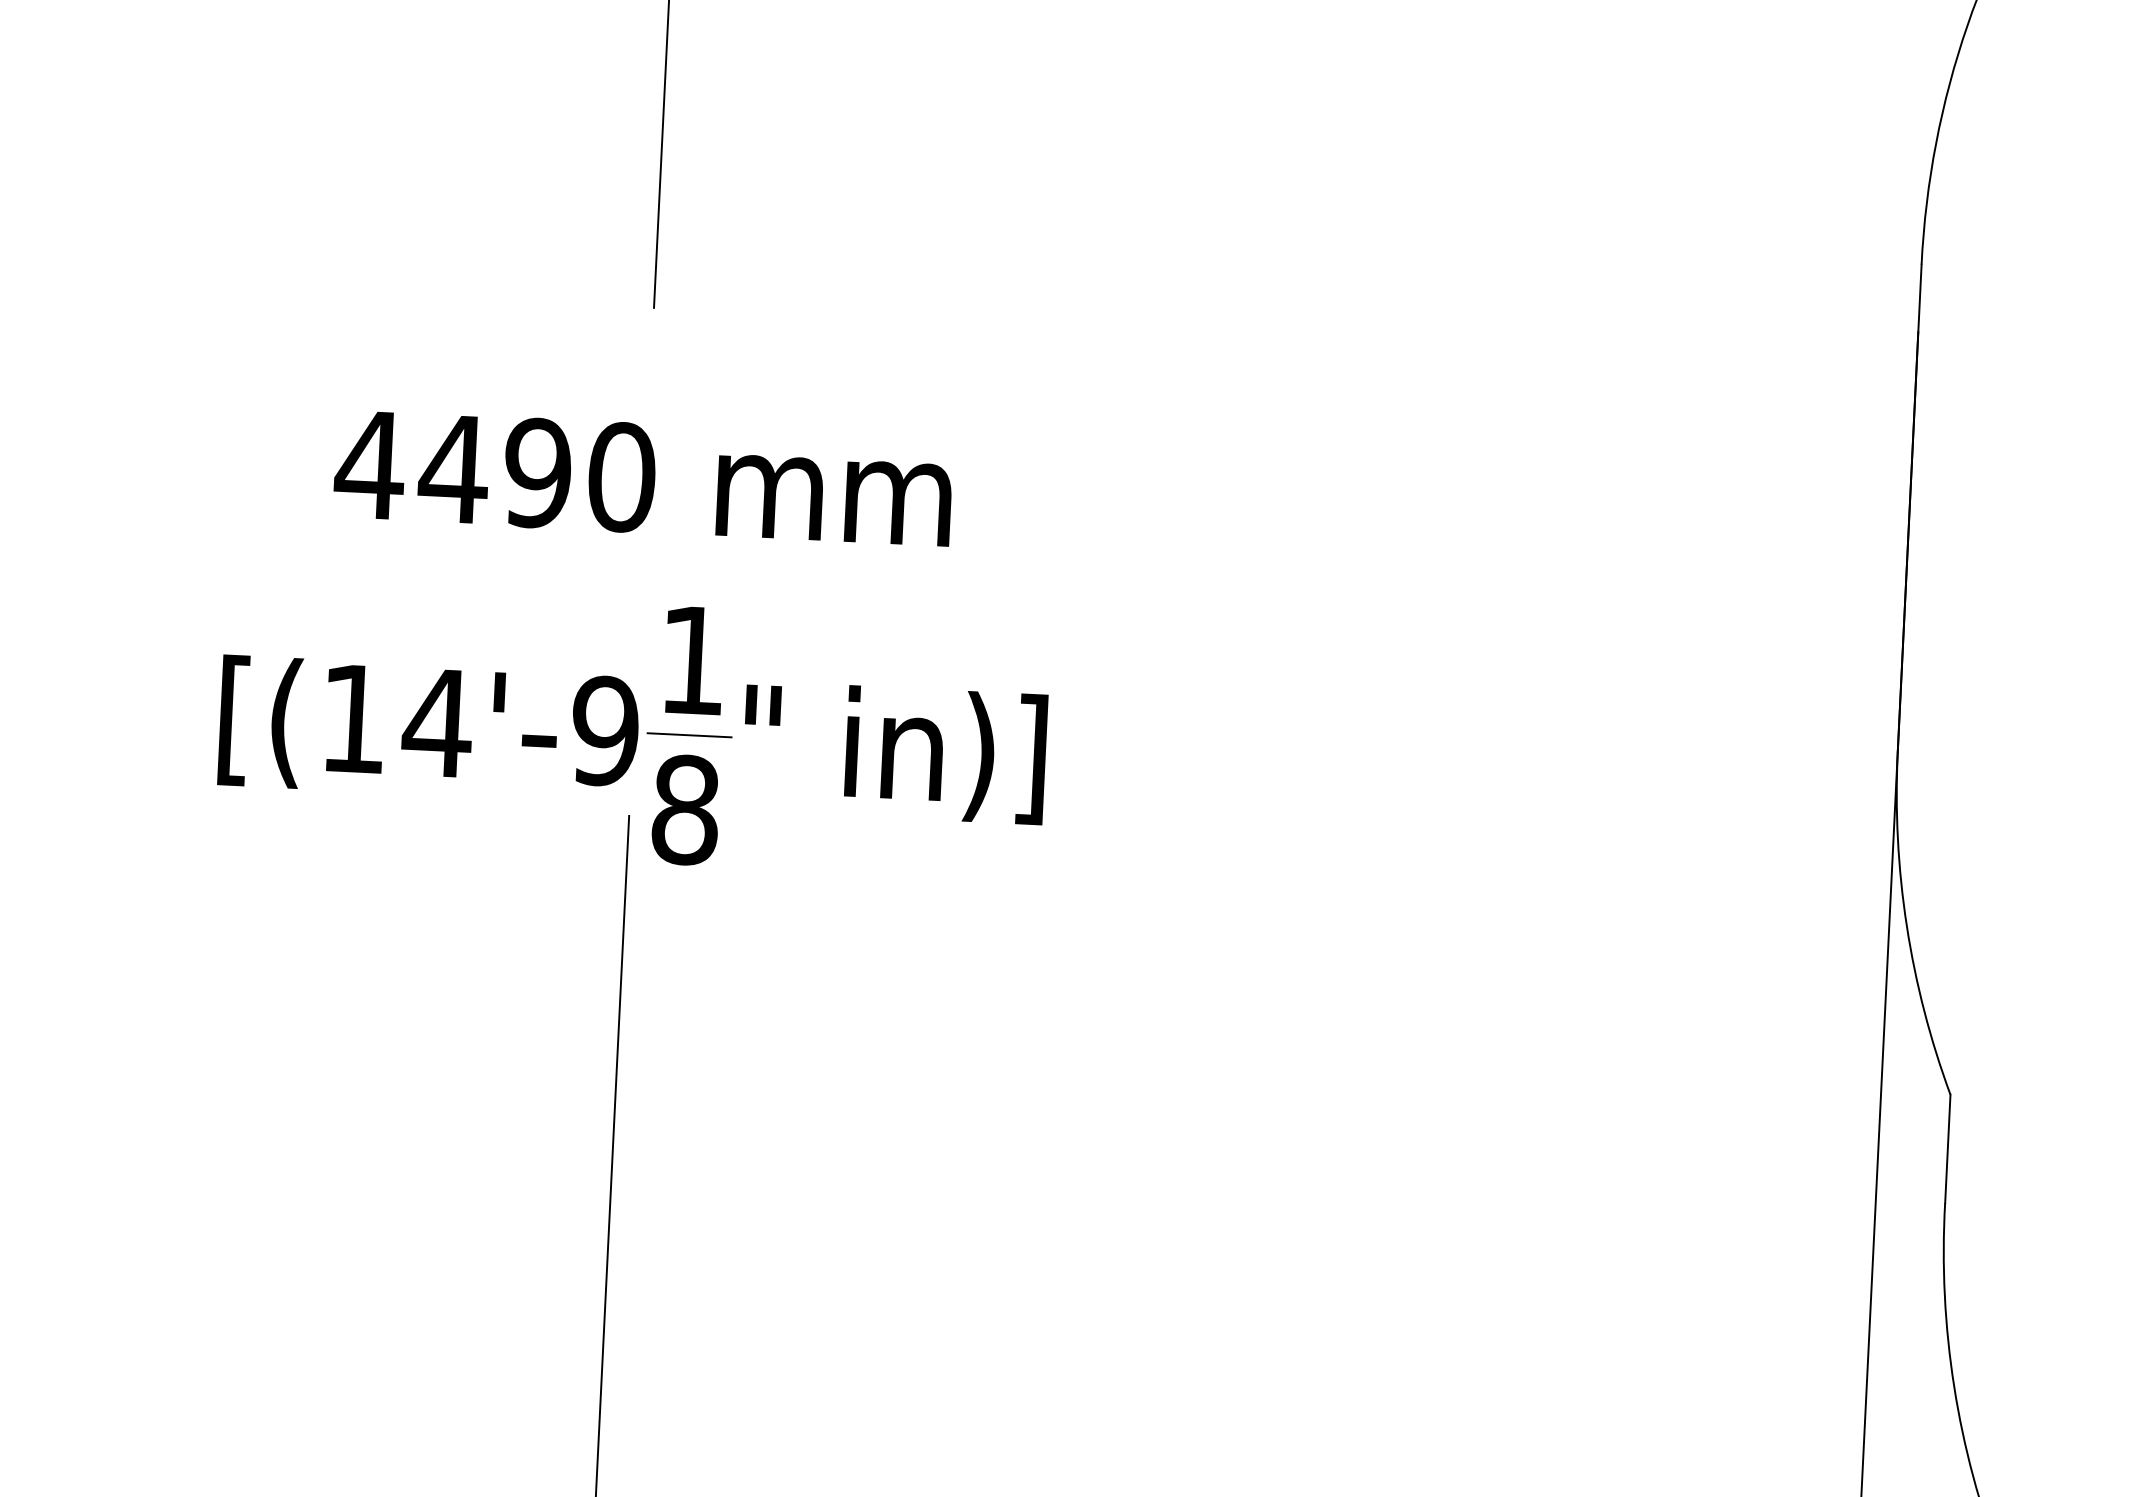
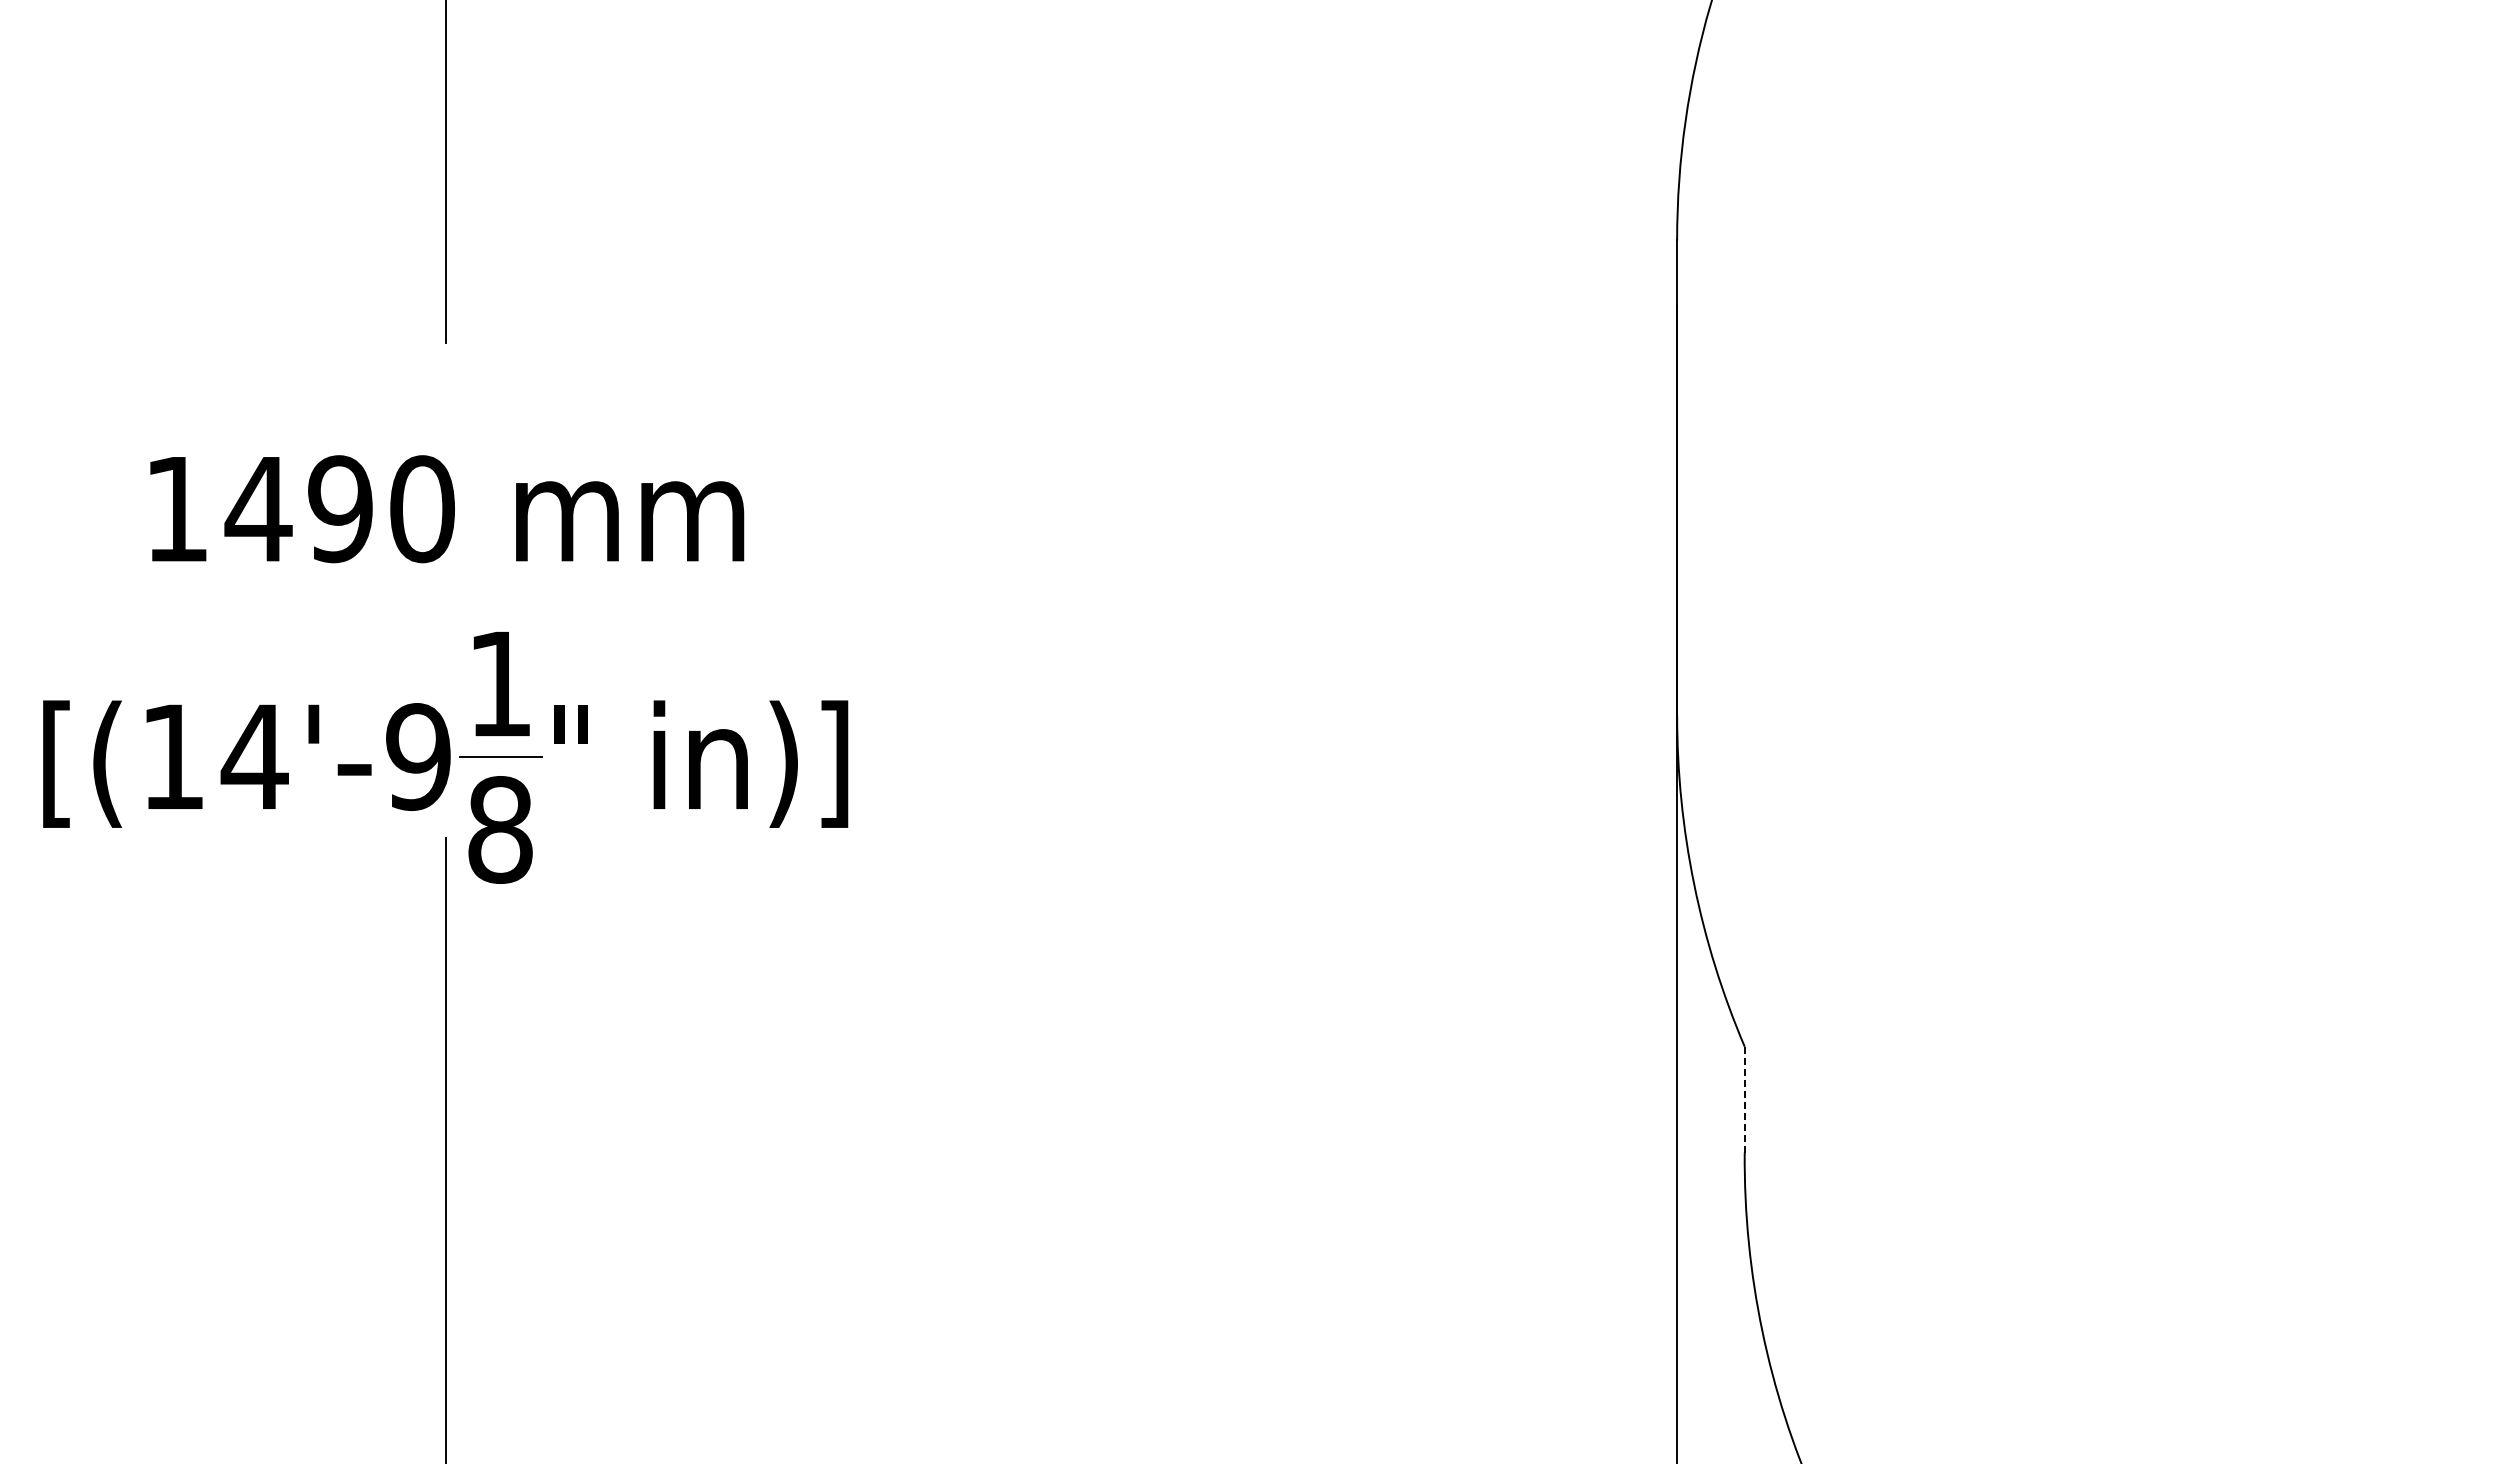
text: (369, 465) -> (176, 509), 4490 -> 1490
line: (1947, 1148) -> (1744, 1099), solid -> dashed

